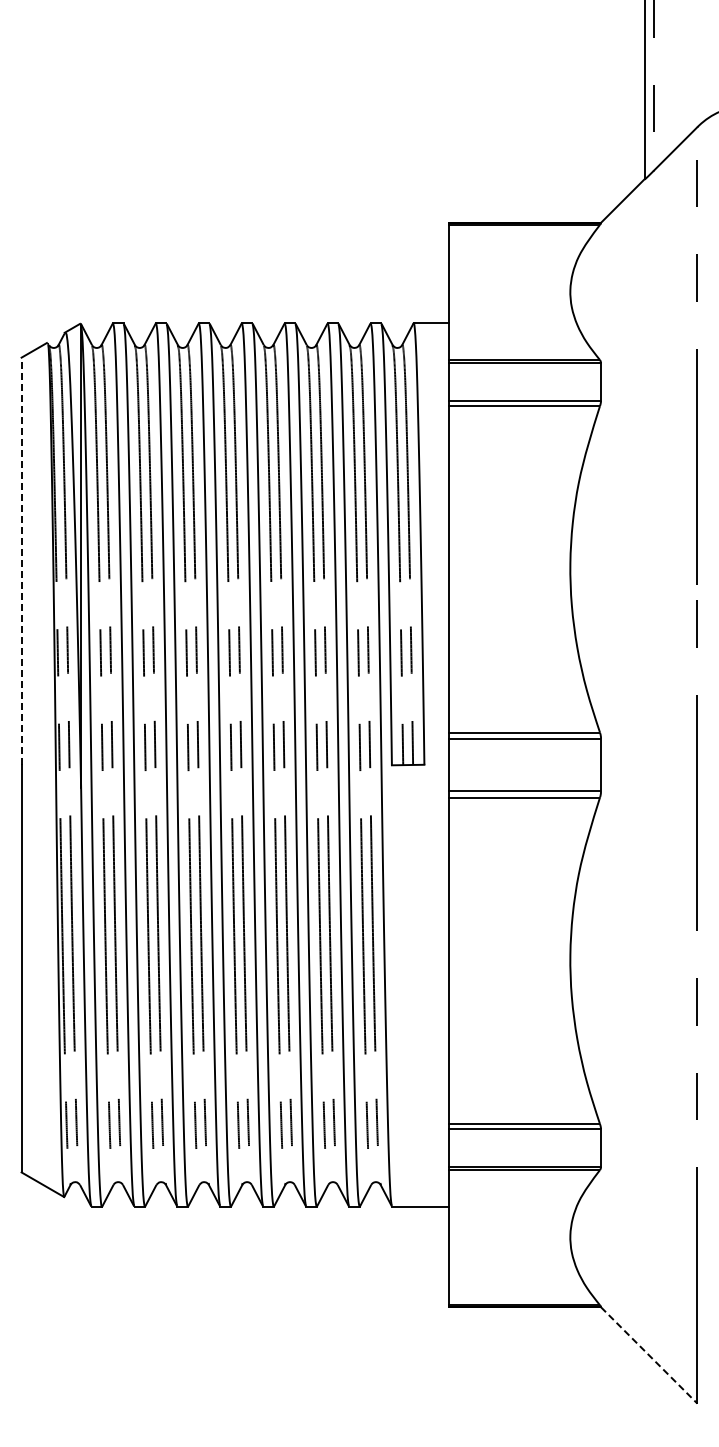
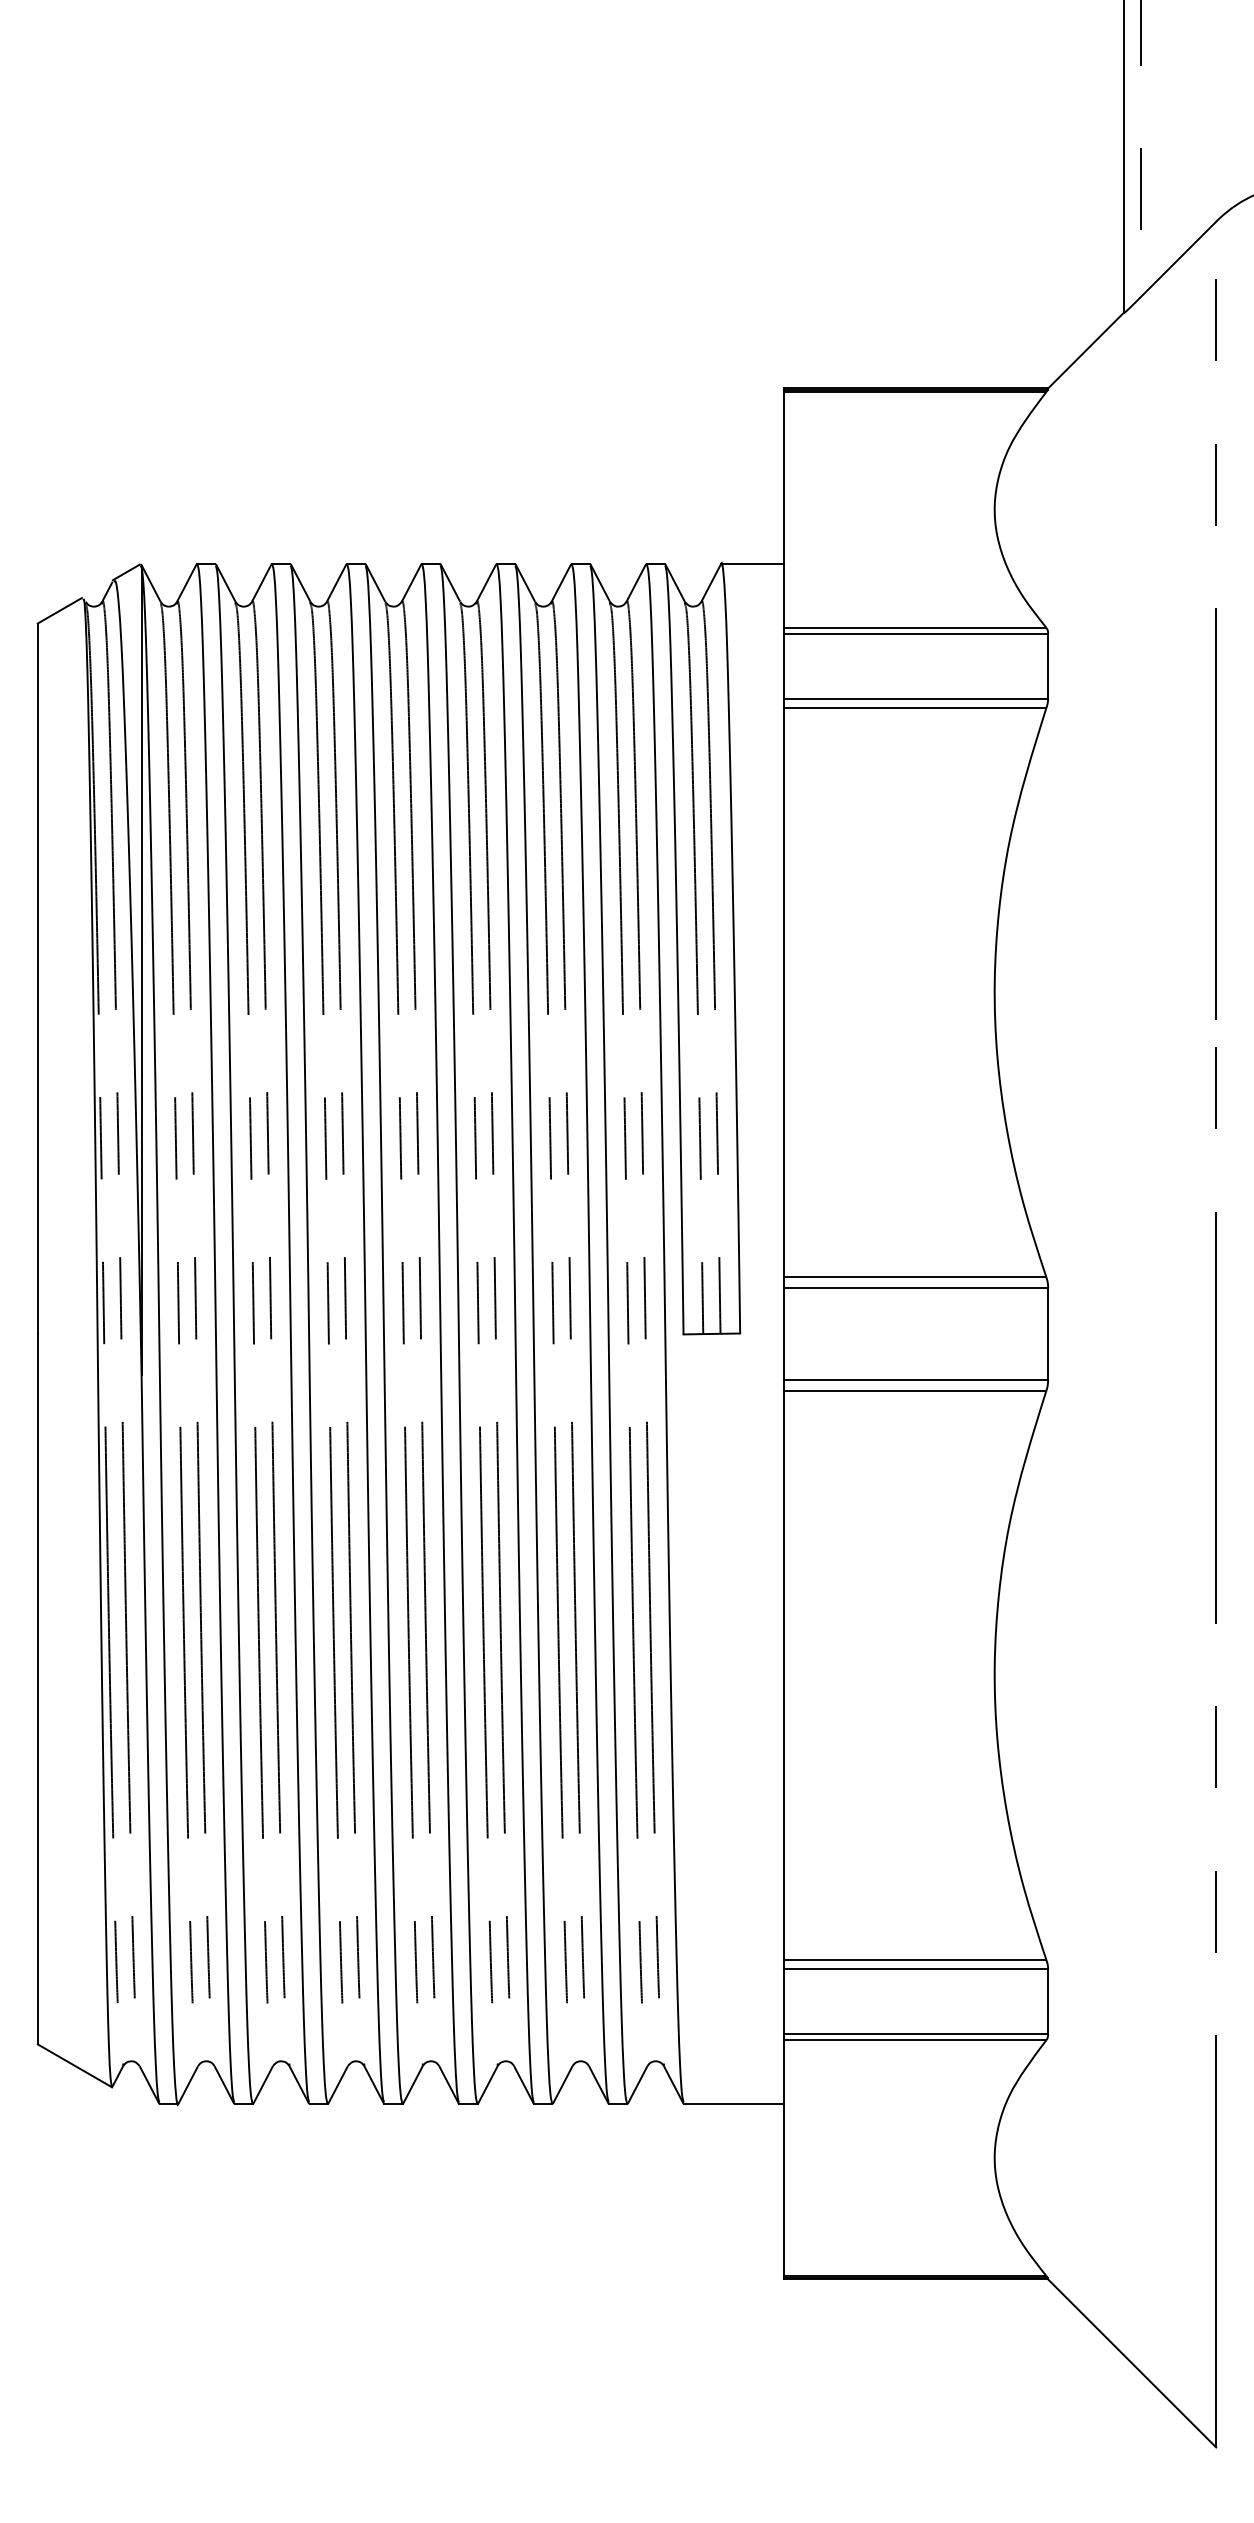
line: (21, 561) -> (37, 979), dashed -> solid
line: (649, 1355) -> (1132, 2363), dashed -> solid

